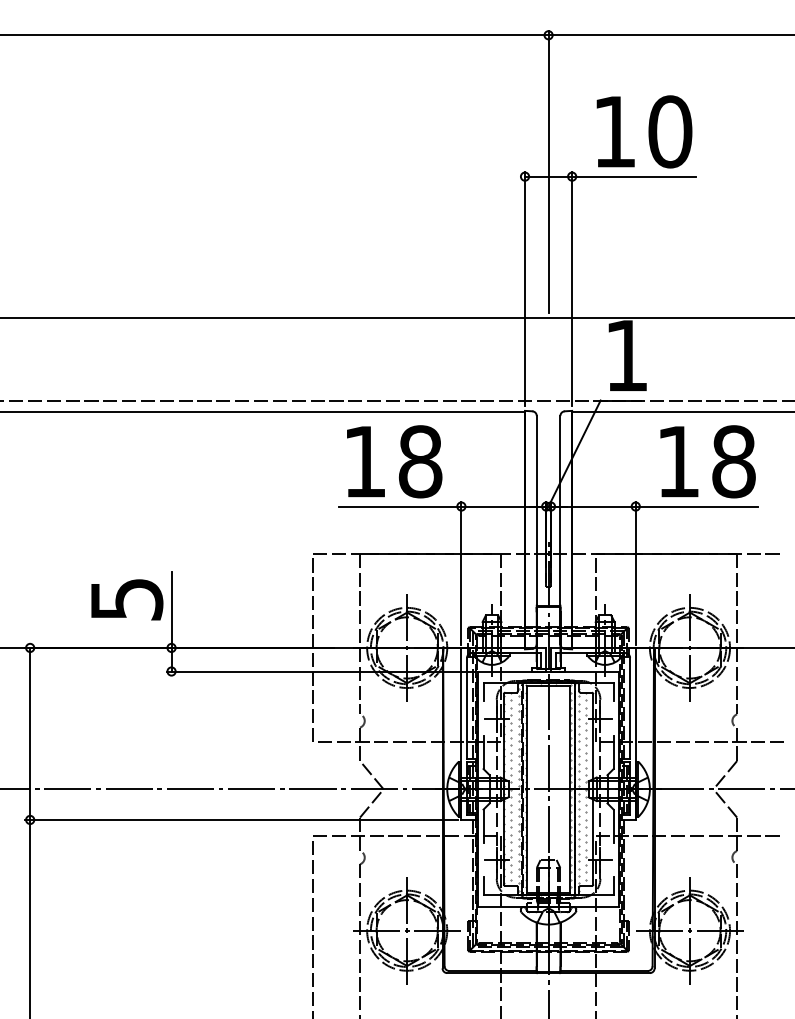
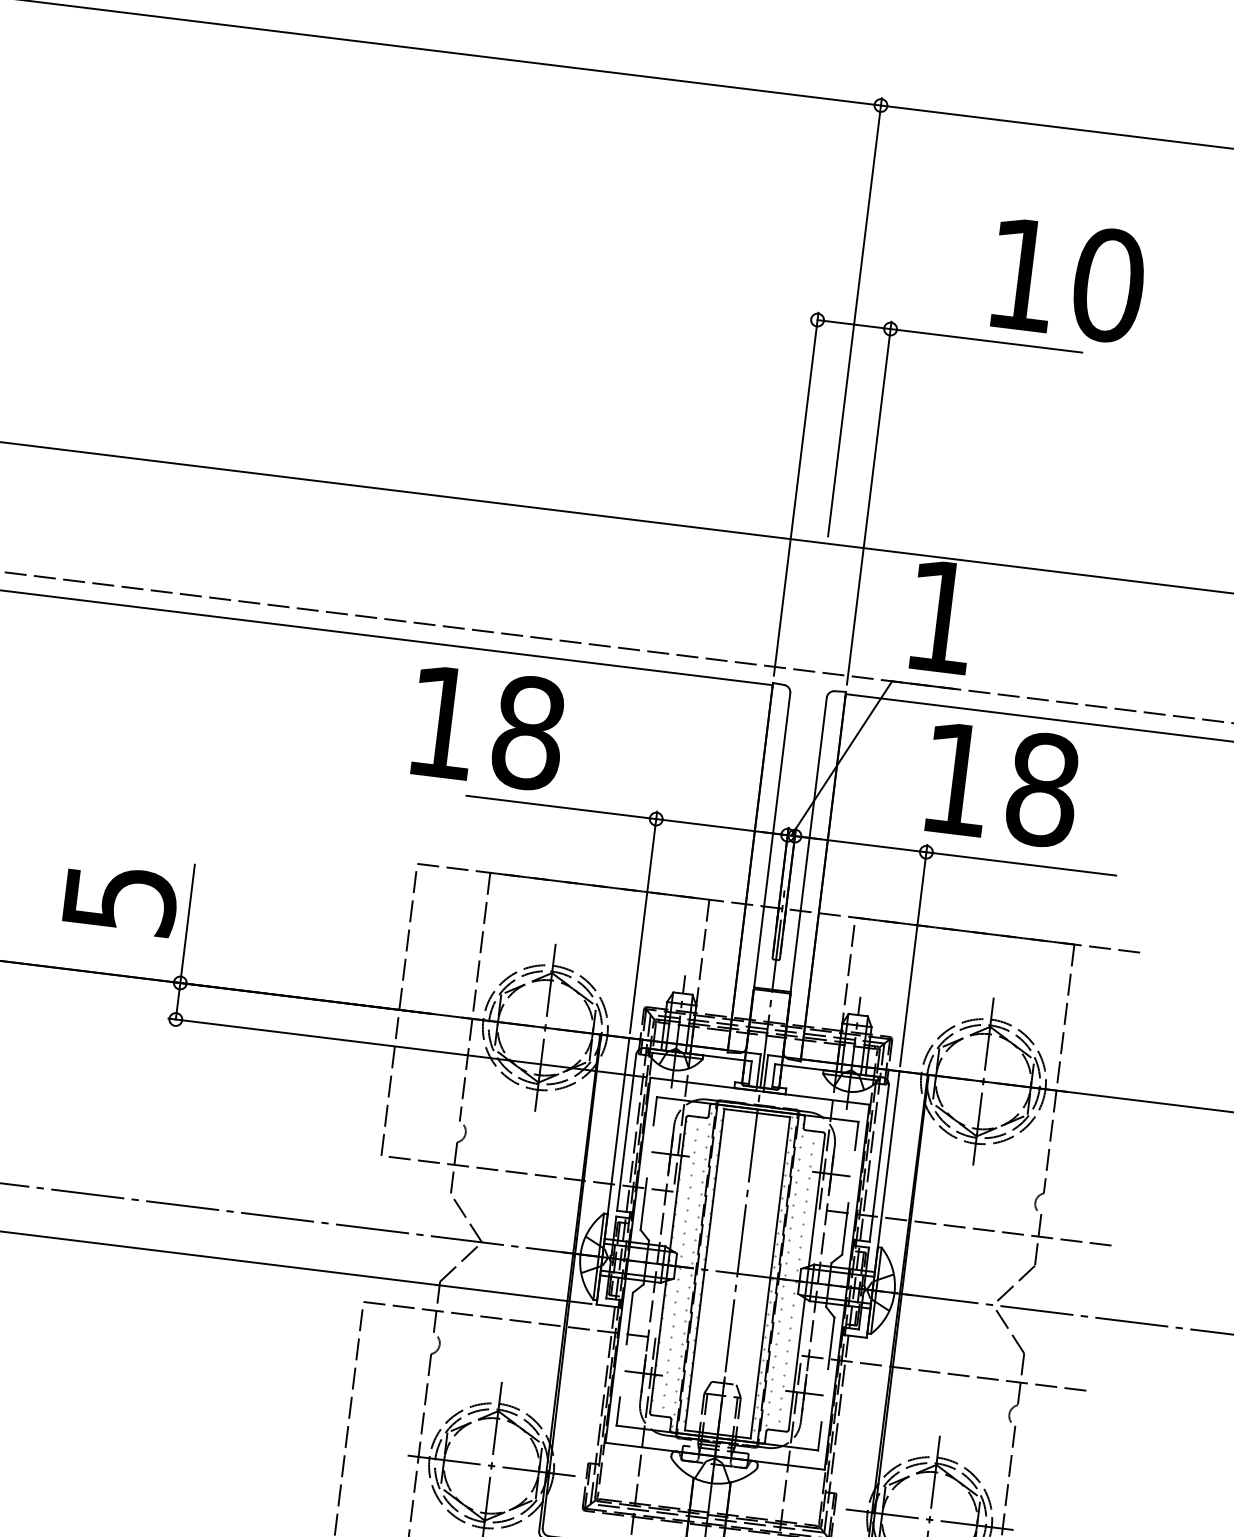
text: (644, 131) -> (1068, 279), moved
text: (394, 461) -> (488, 727), moved
text: (707, 461) -> (1001, 784), moved

